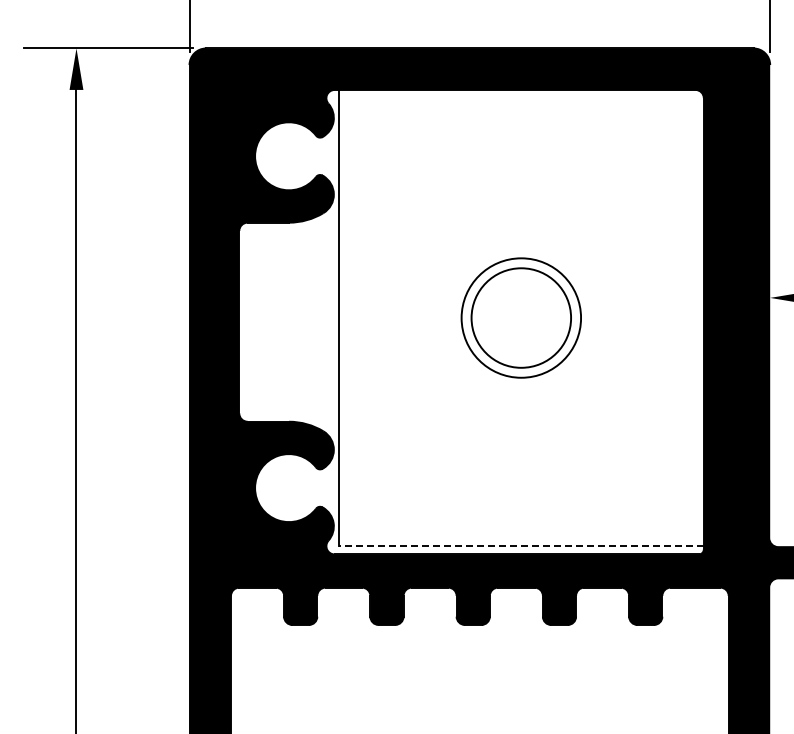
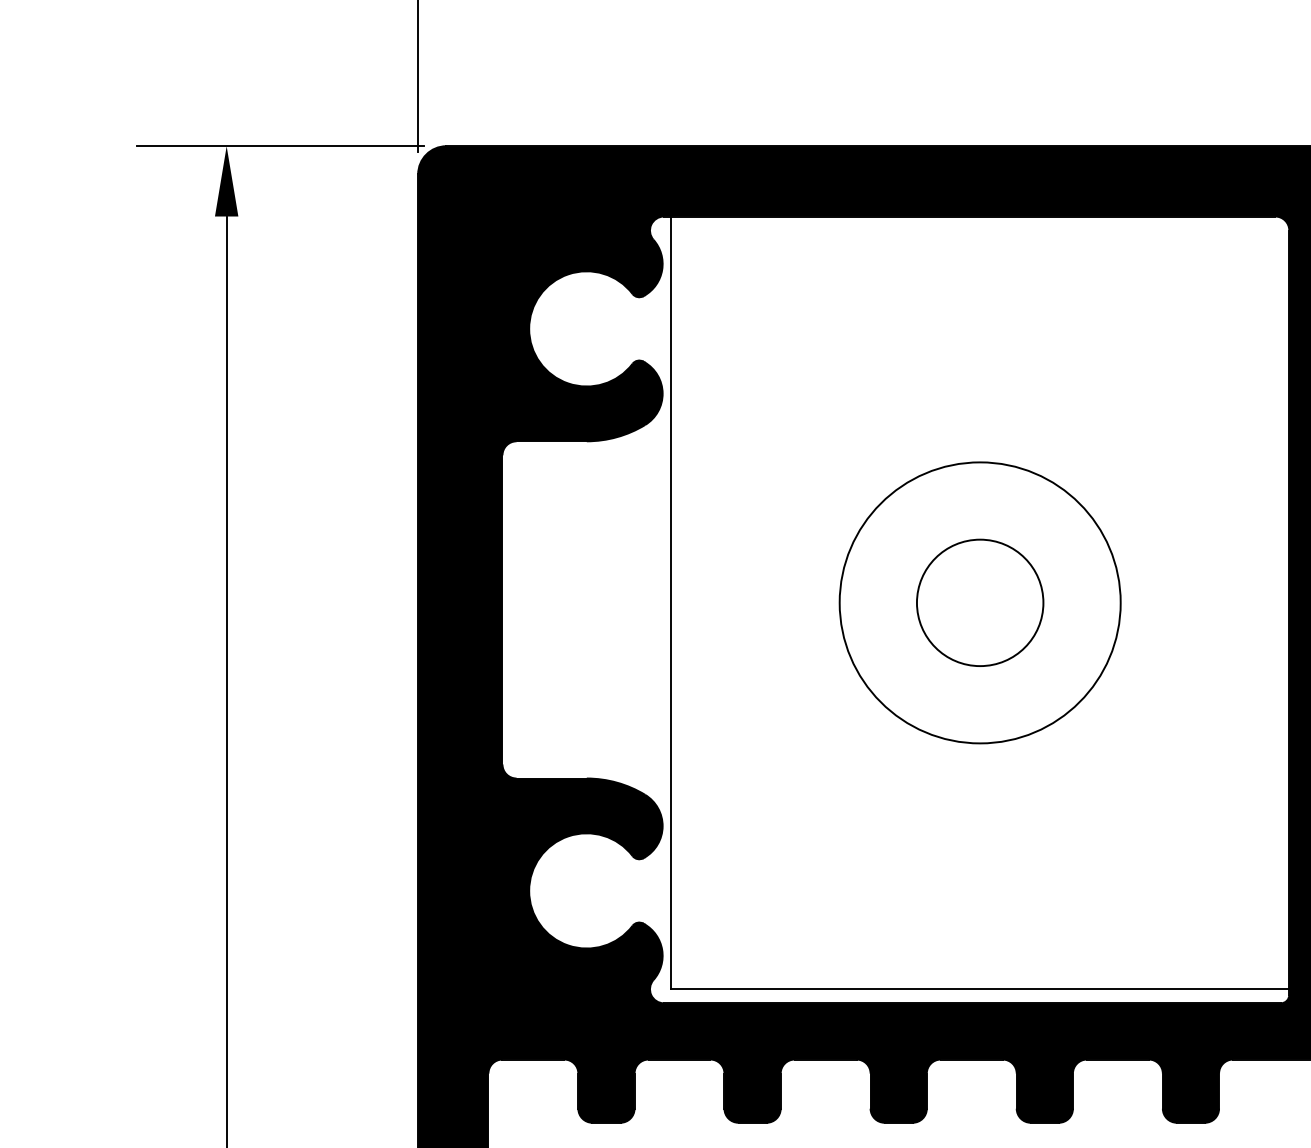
circle: (521, 317) -> (980, 601), size x0.62
circle: (521, 318) -> (980, 603), size x1.67
line: (520, 546) -> (978, 989), dashed -> solid

